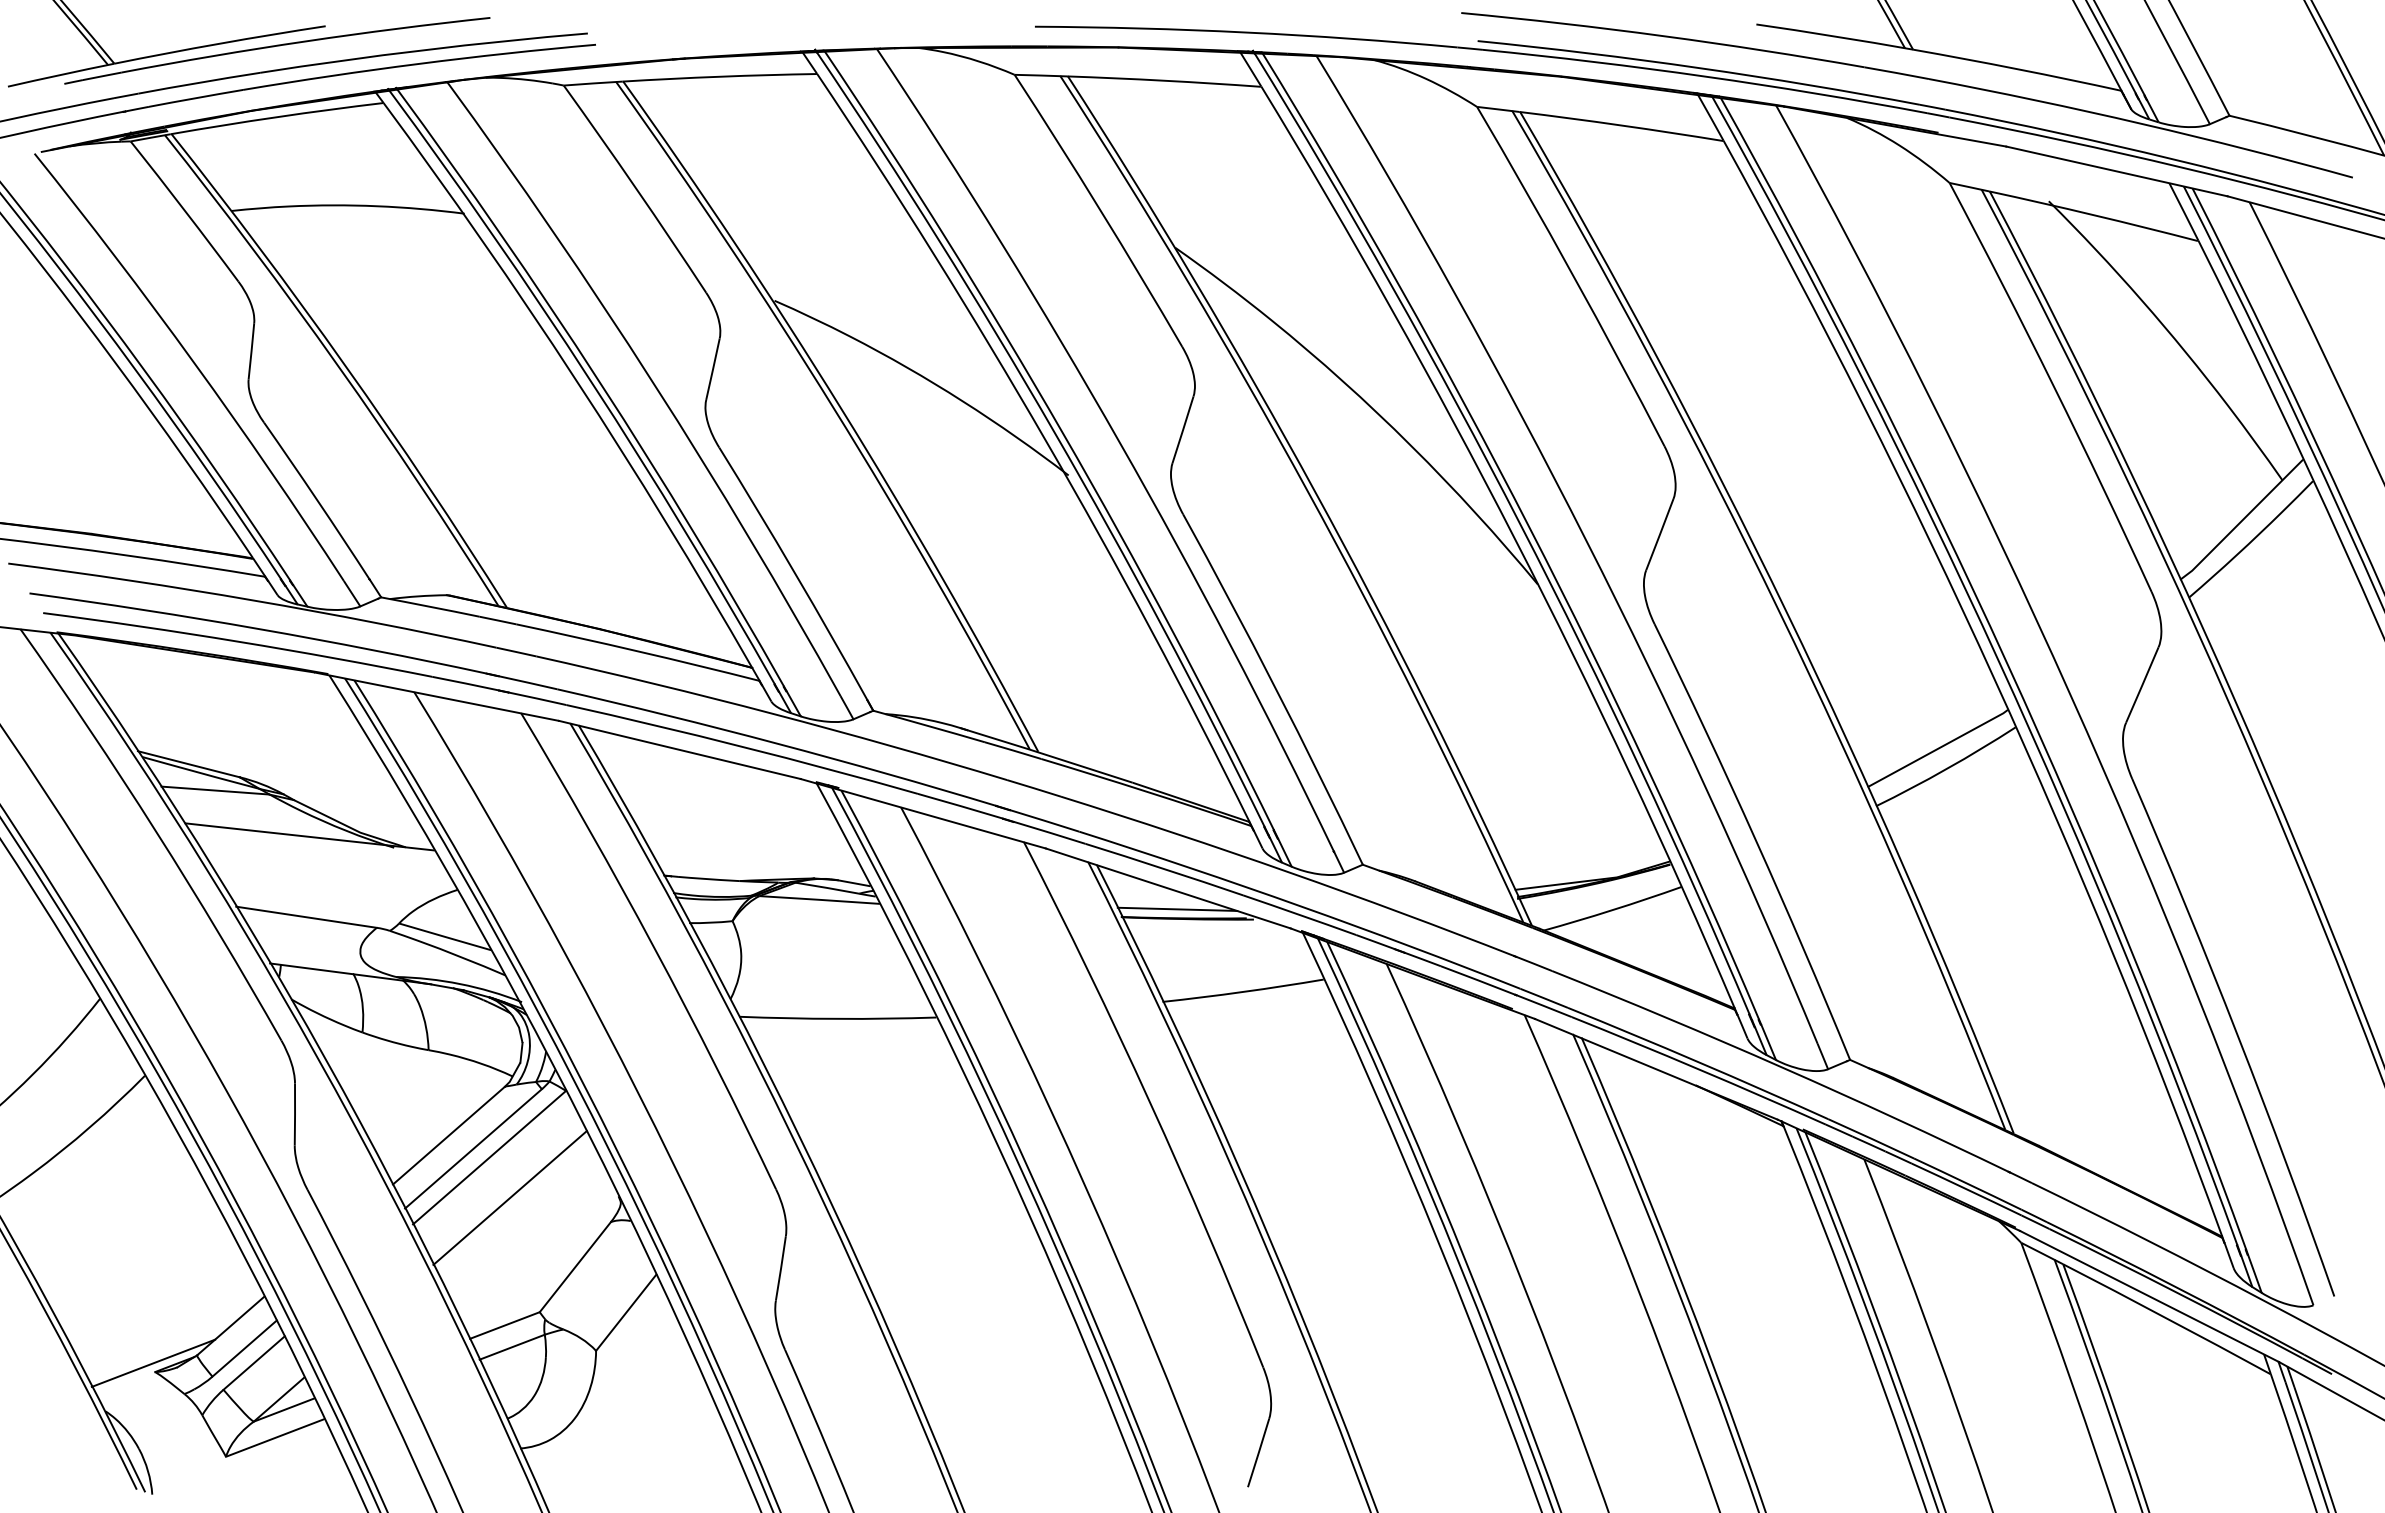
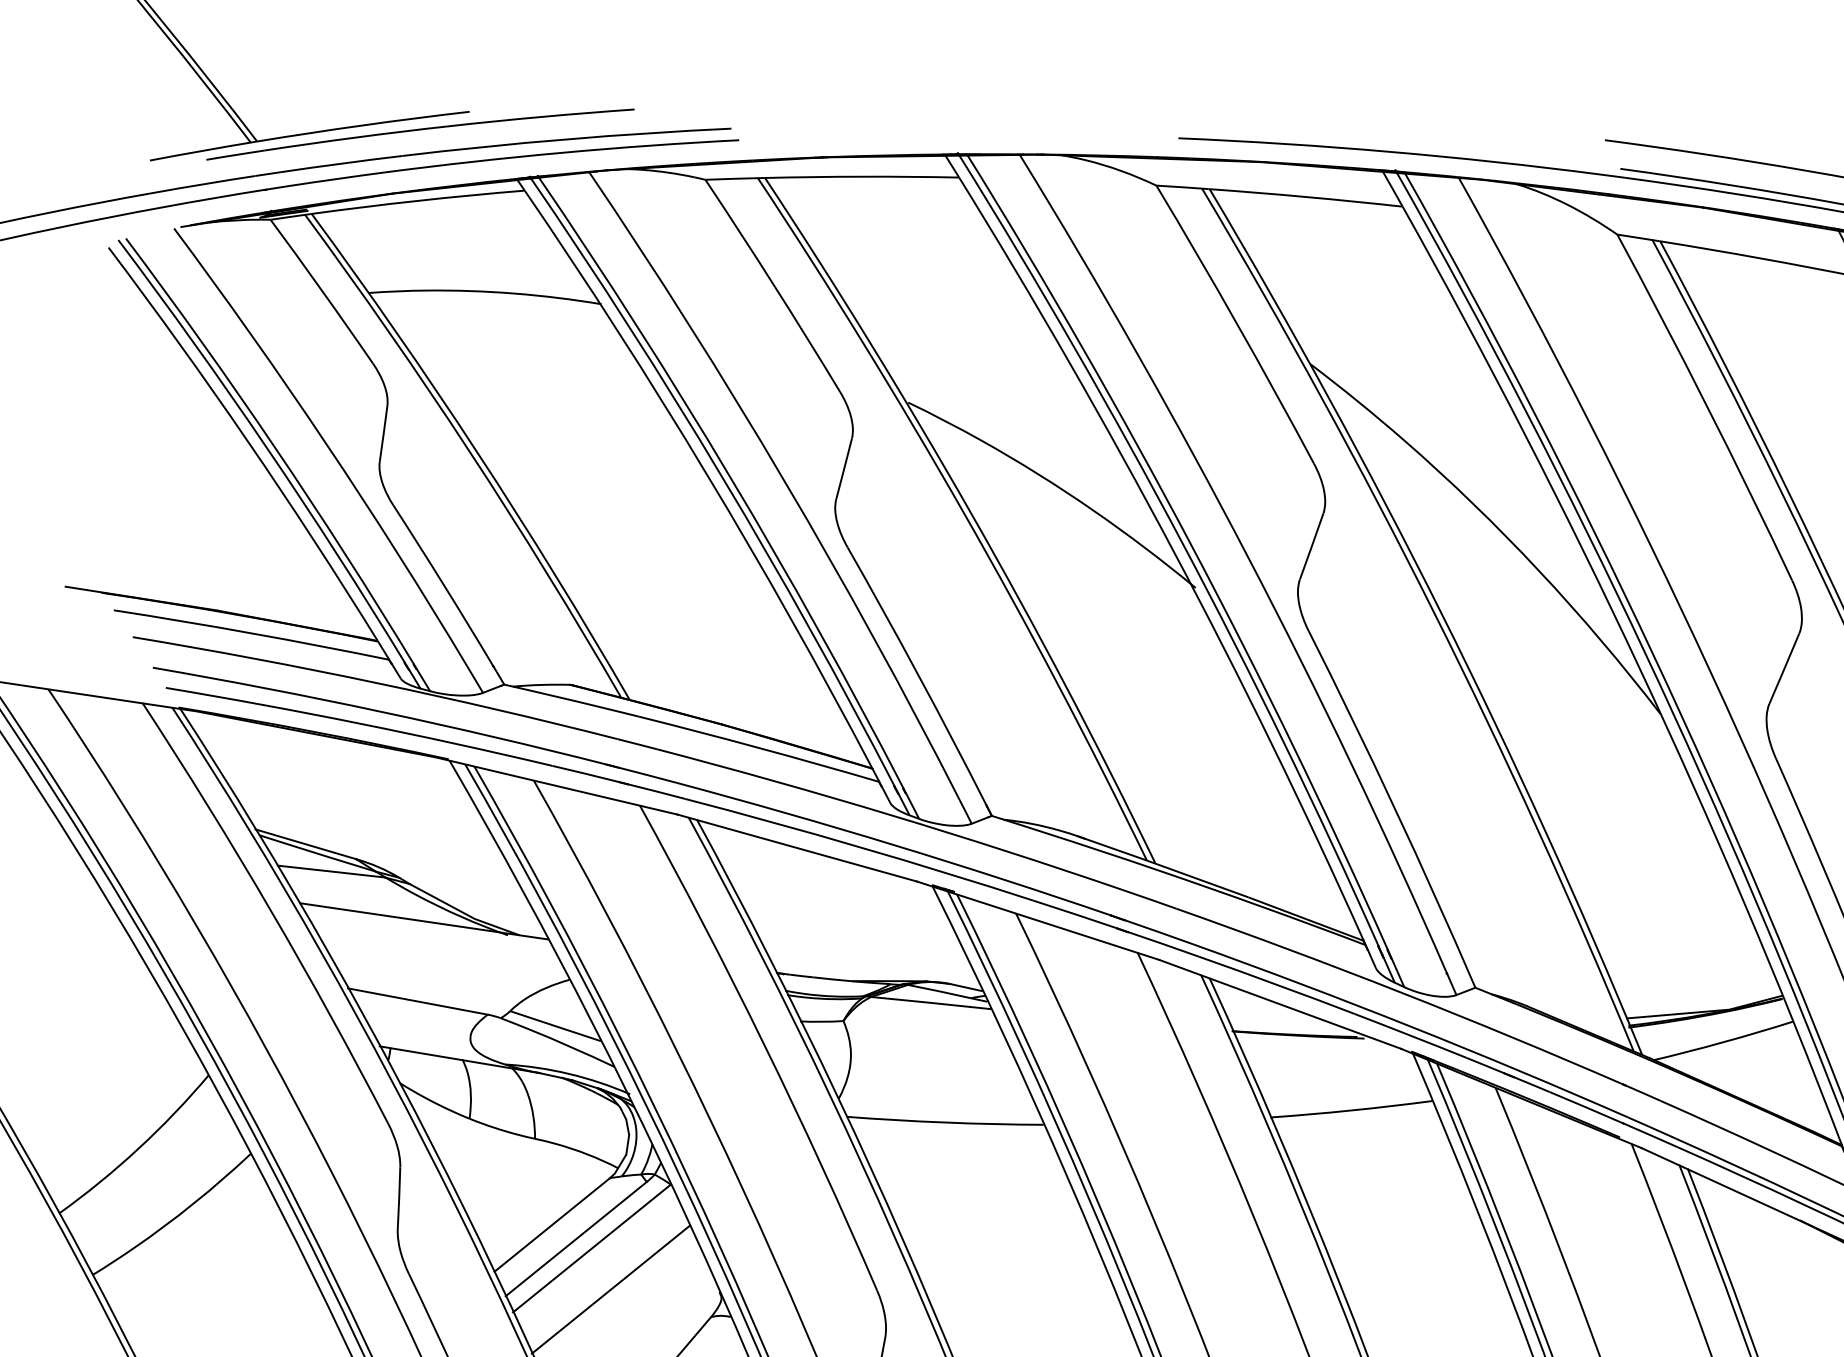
line: (1177, 908) -> (1288, 1024), removed

